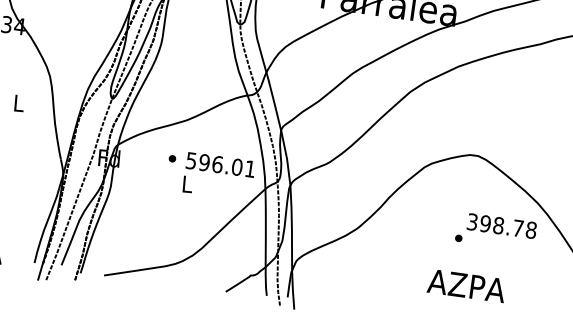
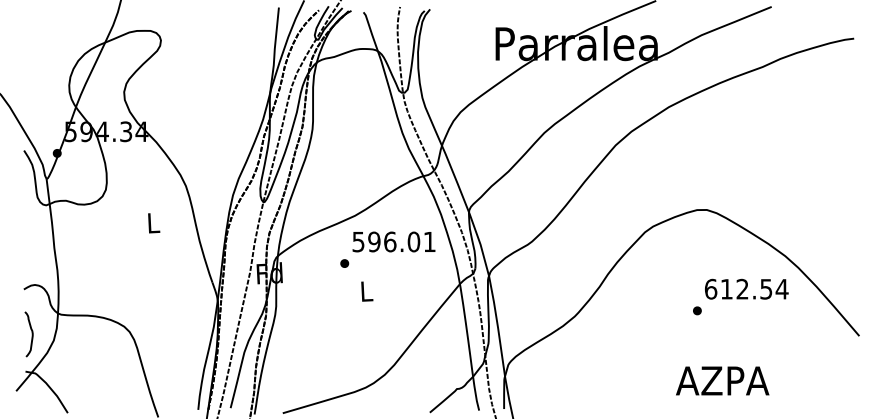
text: (220, 164) -> (393, 241), moved
text: (501, 225) -> (746, 288), 398.78 -> 612.54
text: (466, 285) -> (722, 380), moved

